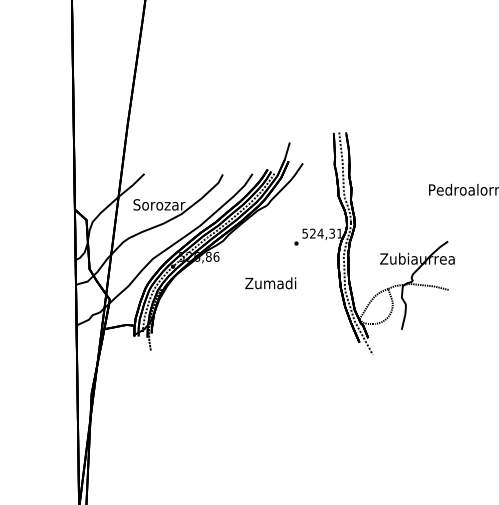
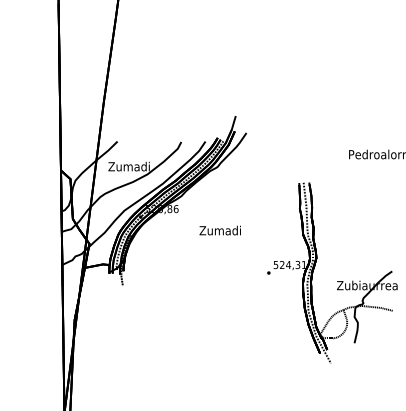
text: (159, 204) -> (129, 166), Sorozar -> Zumadi
part: (380, 253) -> (337, 281), moved

